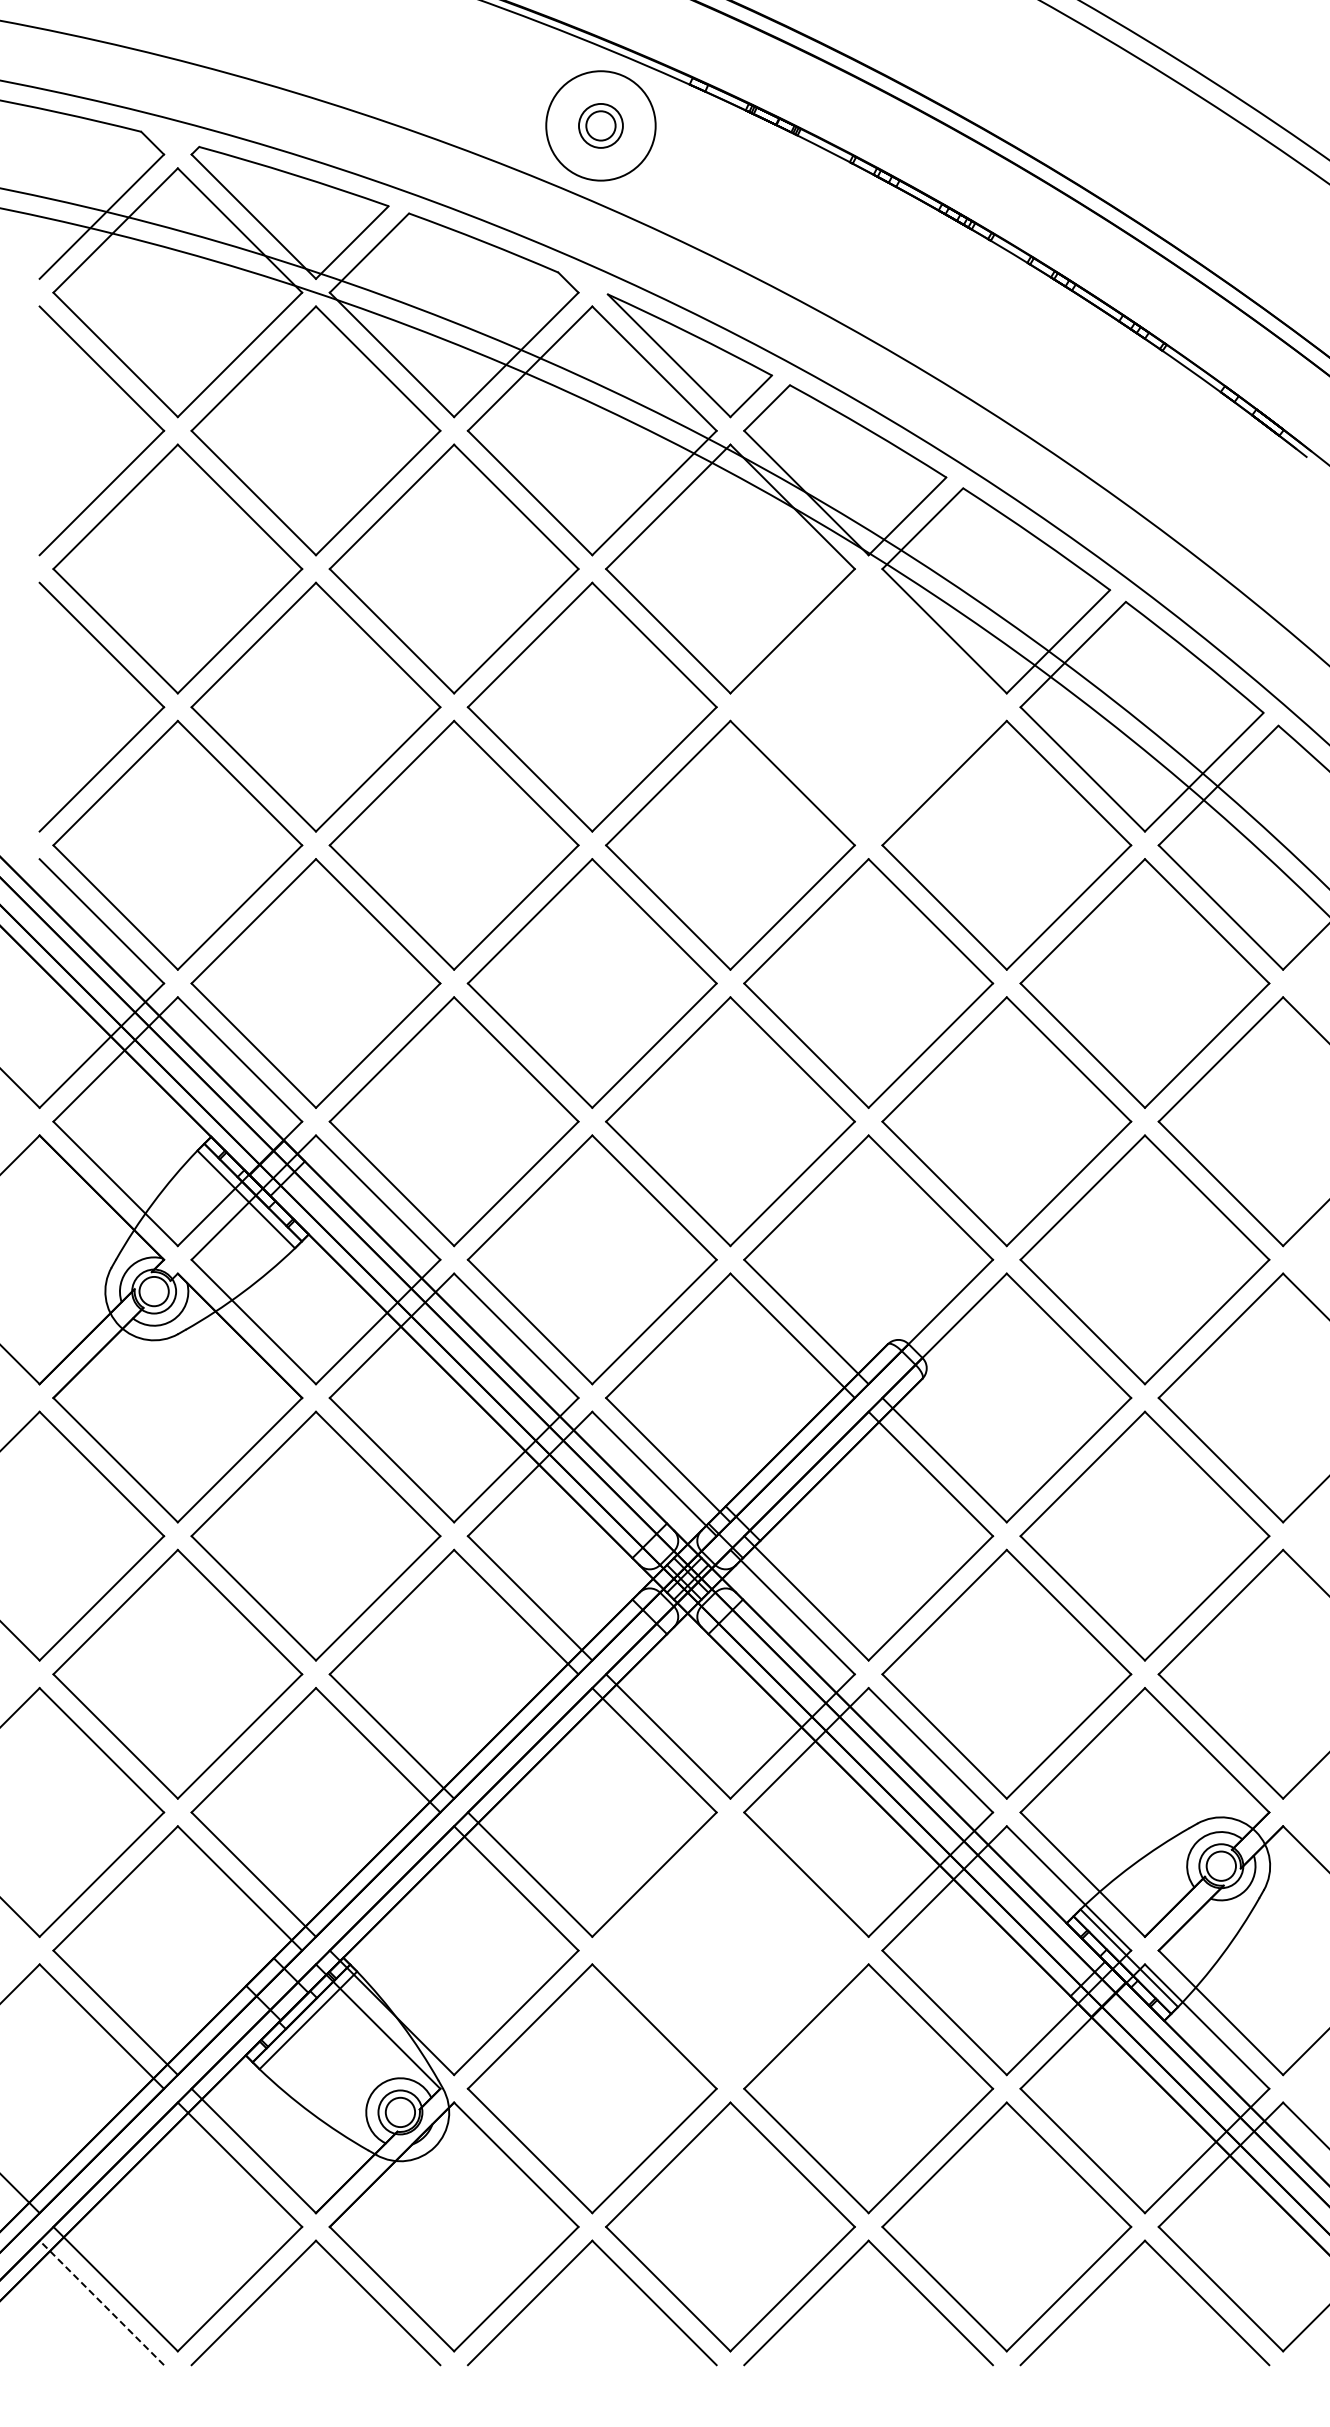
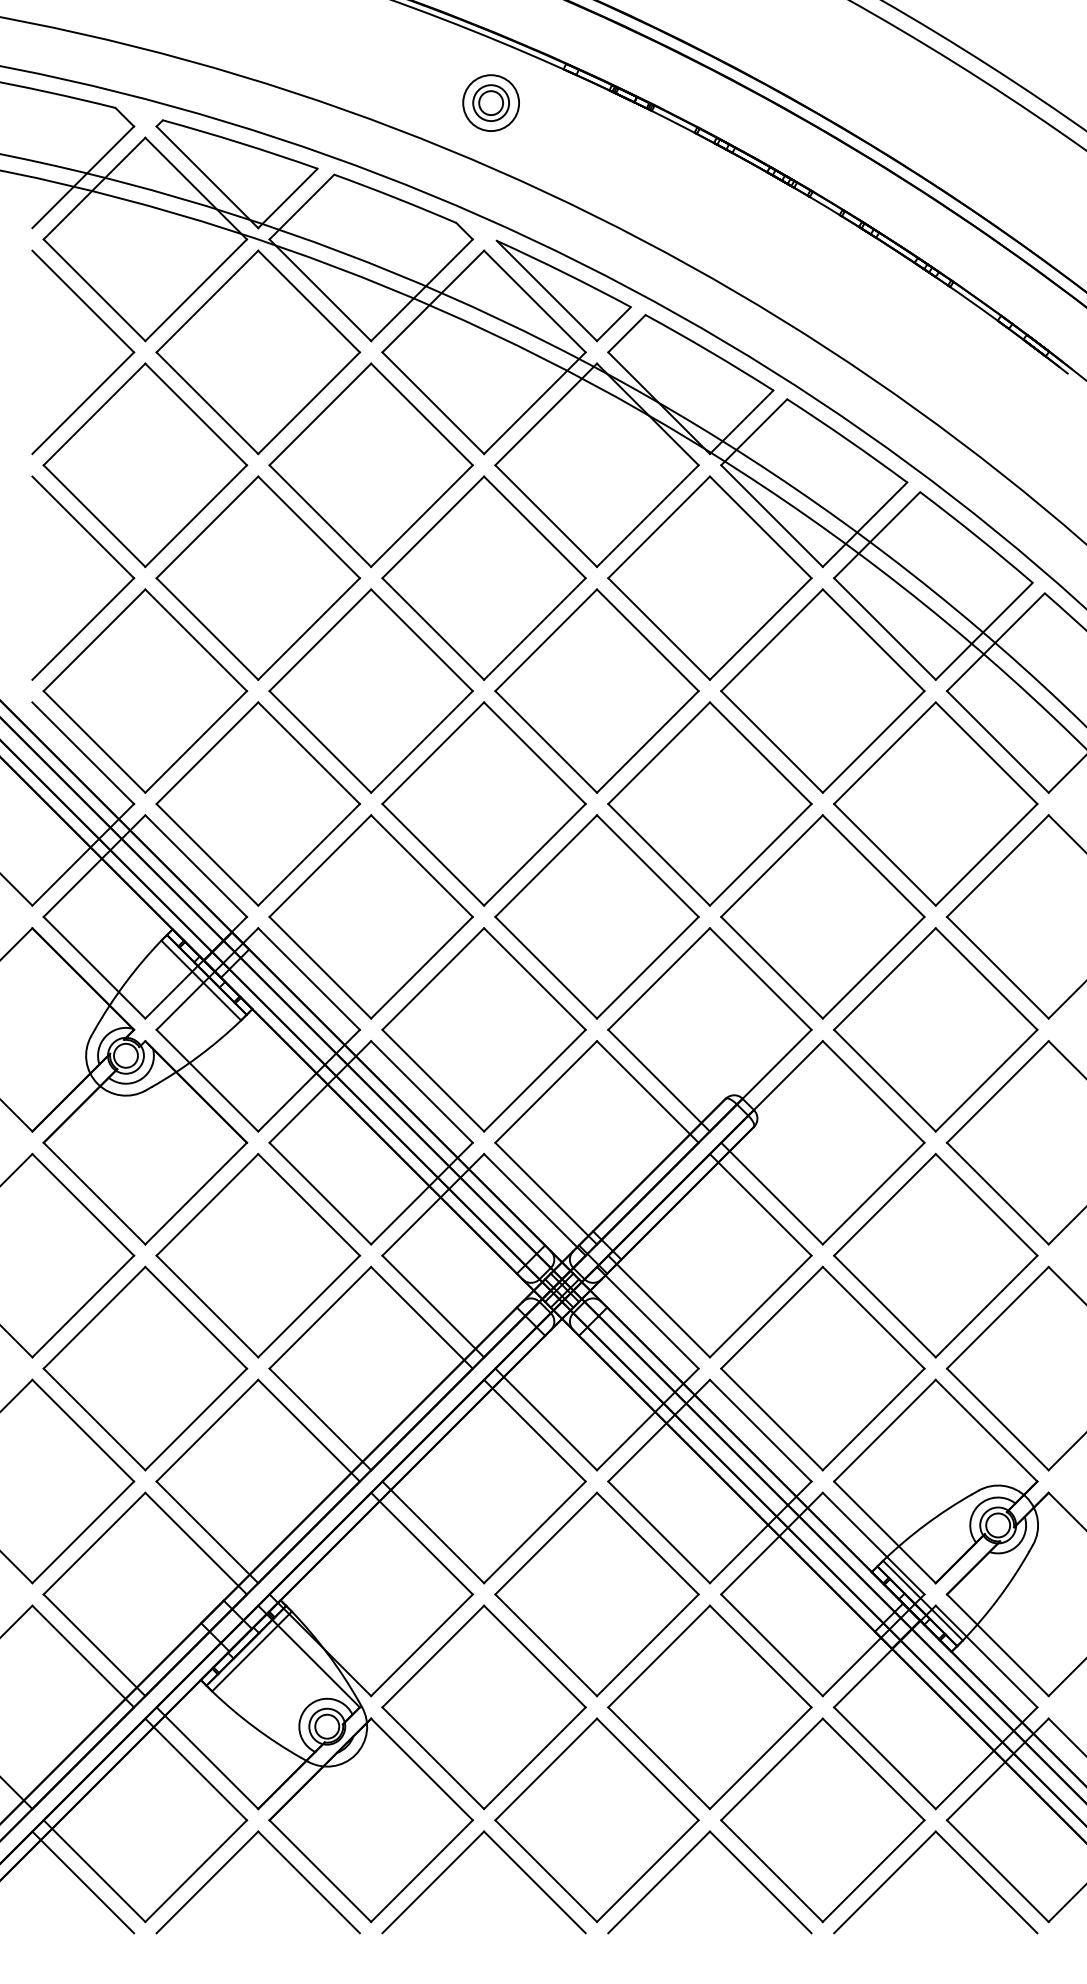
circle: (600, 125) -> (490, 102), size x0.62
part: (868, 706) -> (709, 577), added
part: (730, 1950) -> (597, 1594), added
line: (101, 2302) -> (82, 1882), dashed -> solid

